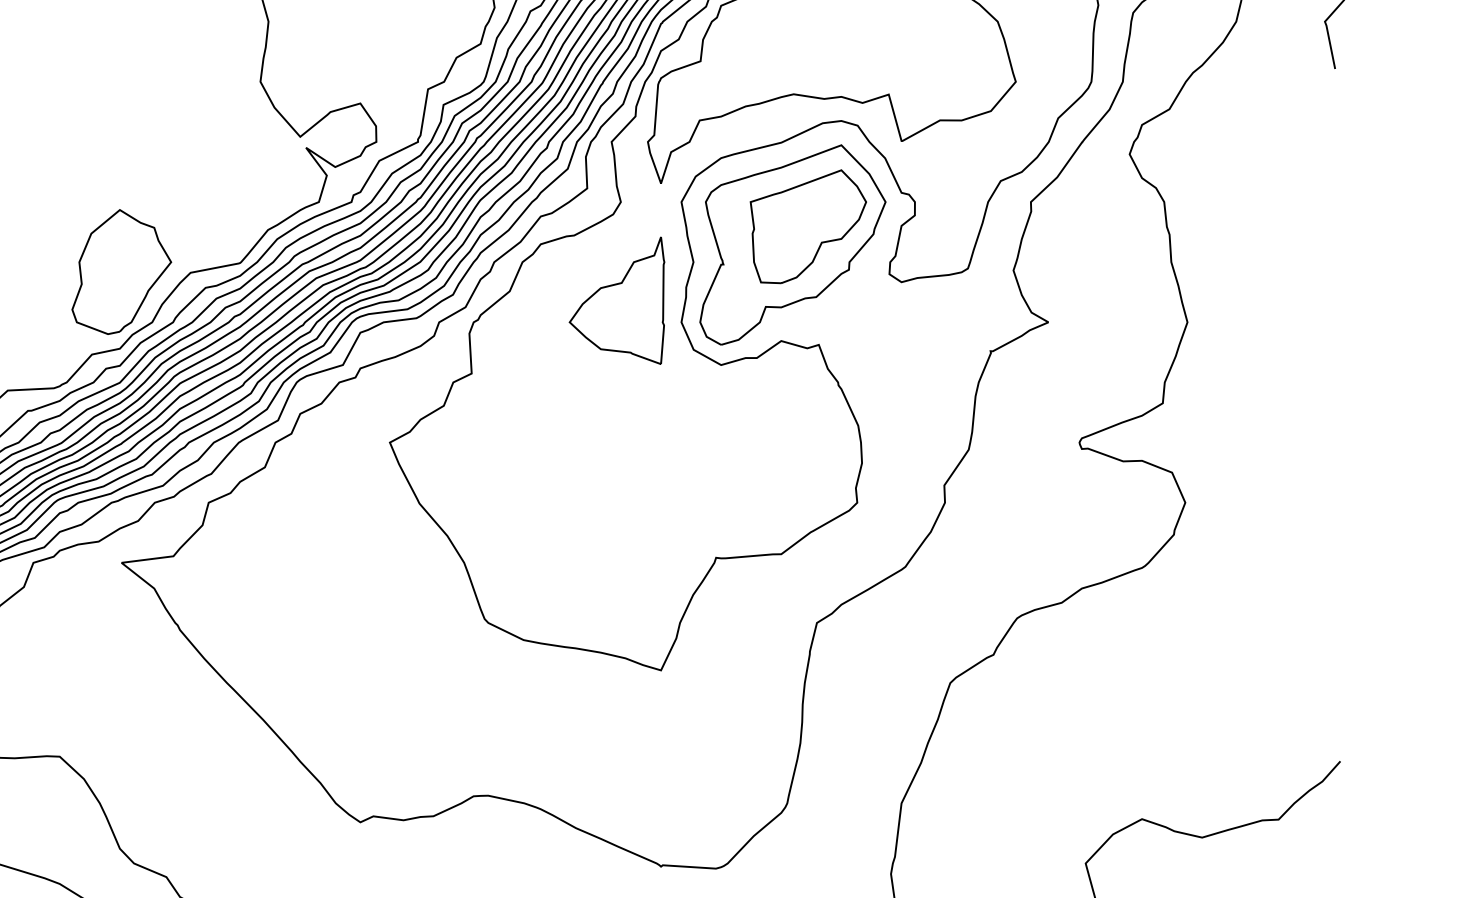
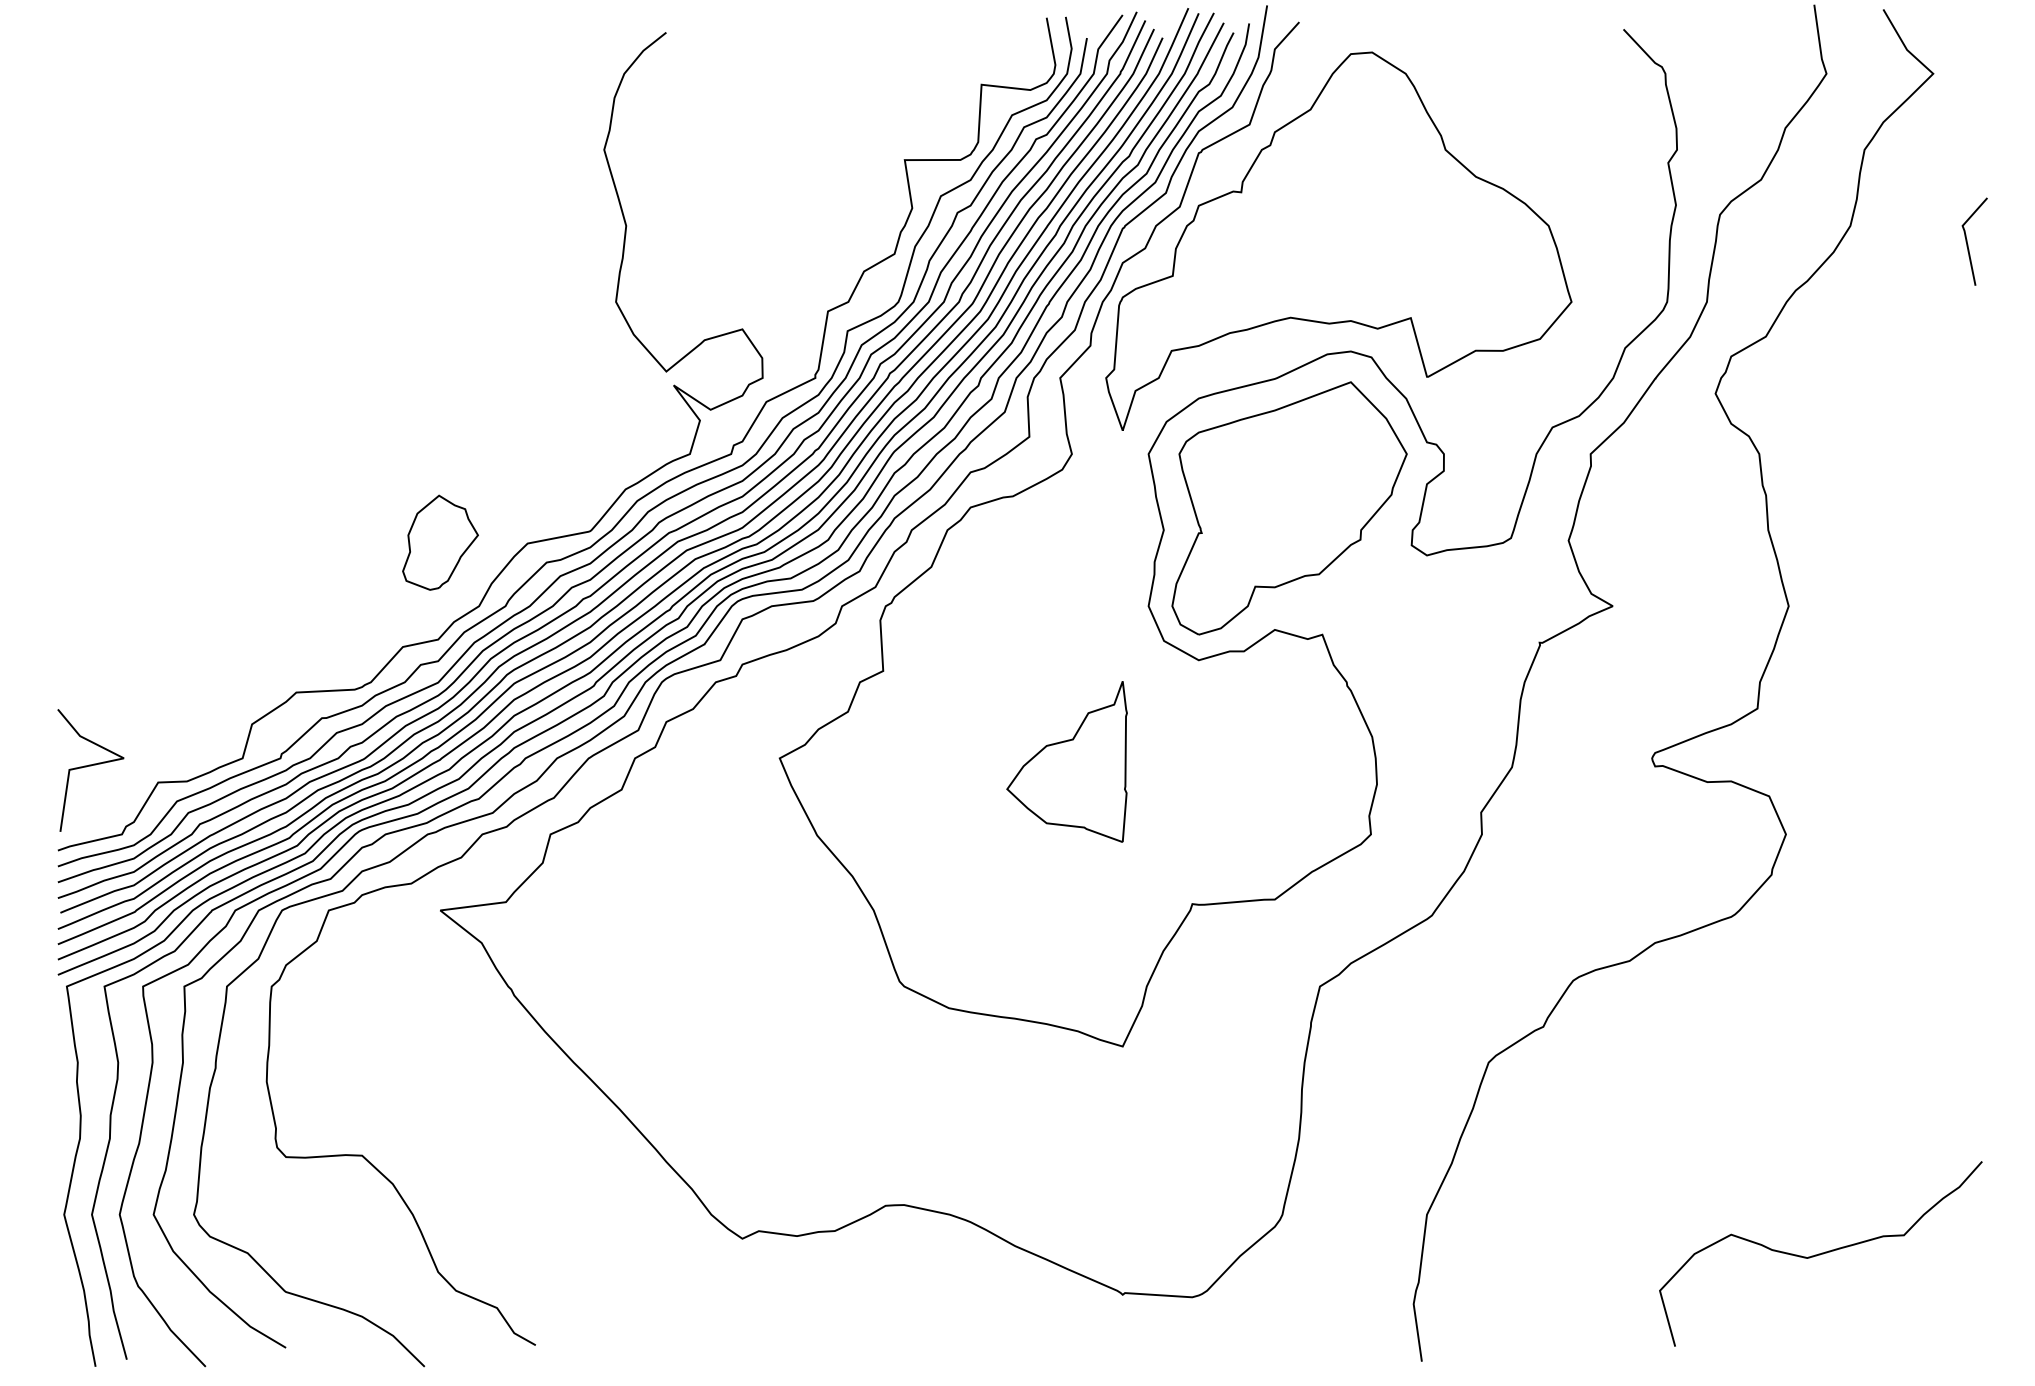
part: (808, 226) -> (1309, 485), removed
part: (121, 271) -> (440, 542), size x0.6
part: (616, 300) -> (1066, 761), moved

